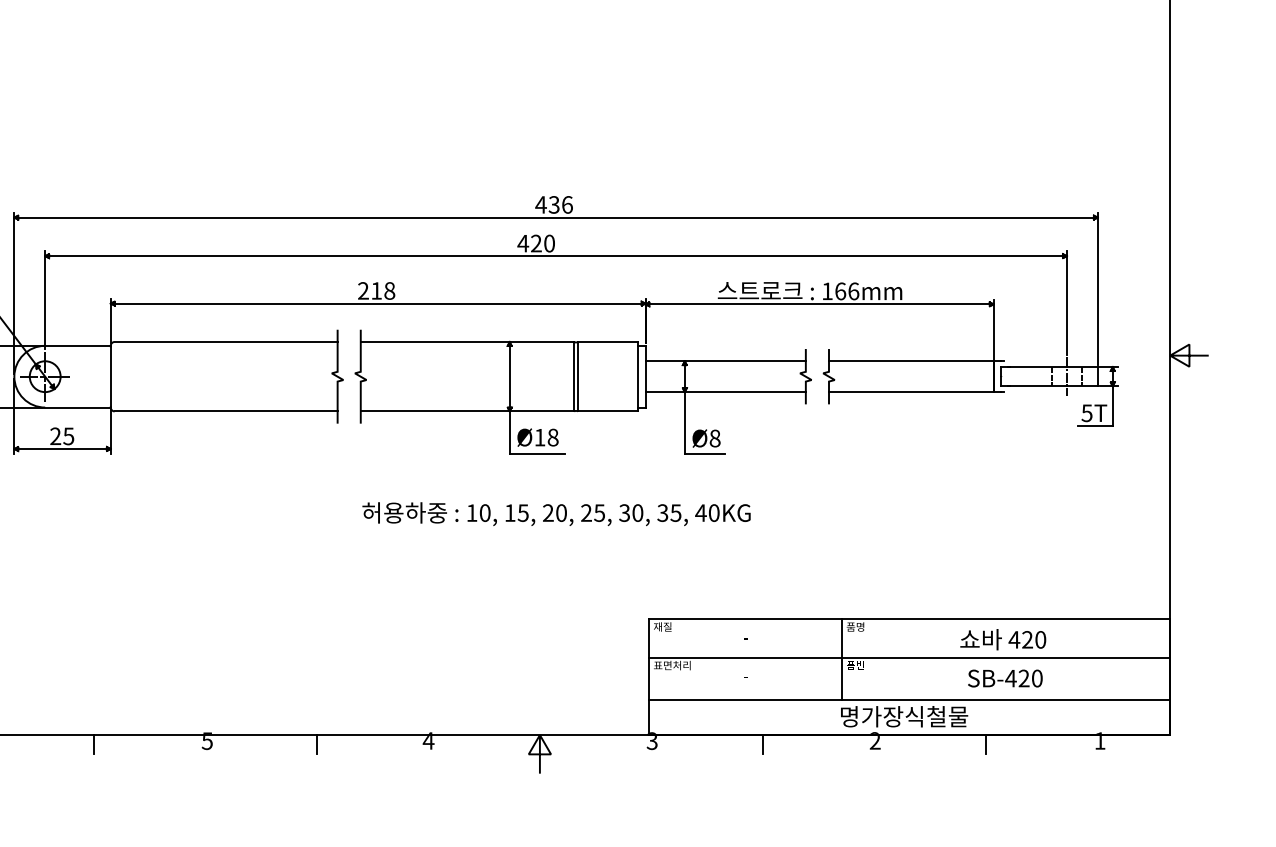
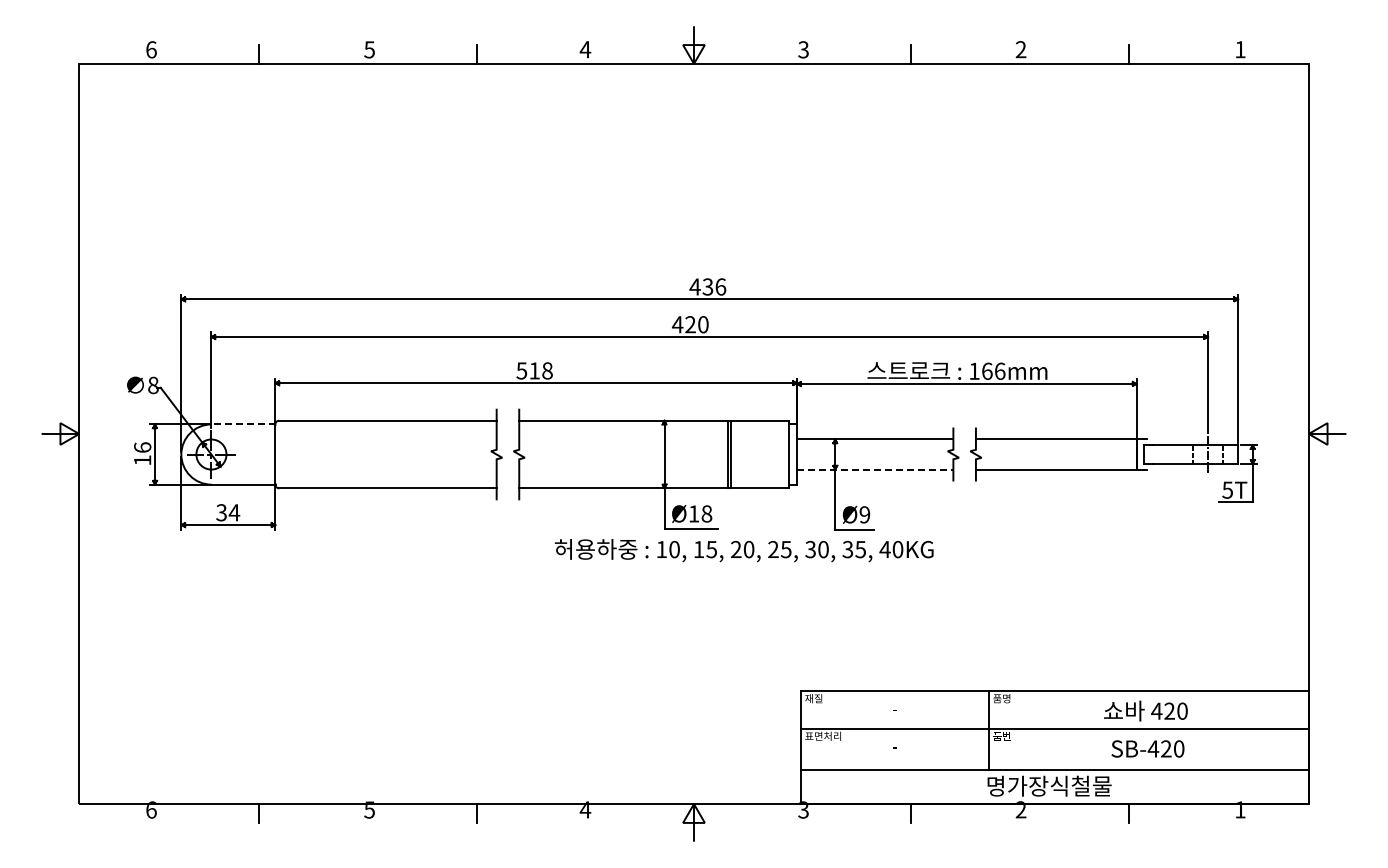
text: (363, 290) -> (521, 370), 218 -> 518
line: (78, 345) -> (243, 424), solid -> dashed
line: (726, 392) -> (875, 469), solid -> dashed
text: (62, 436) -> (228, 512), 25 -> 34
text: (714, 438) -> (864, 514), Ø8 -> Ø9
text: (555, 514) -> (743, 550), moved

